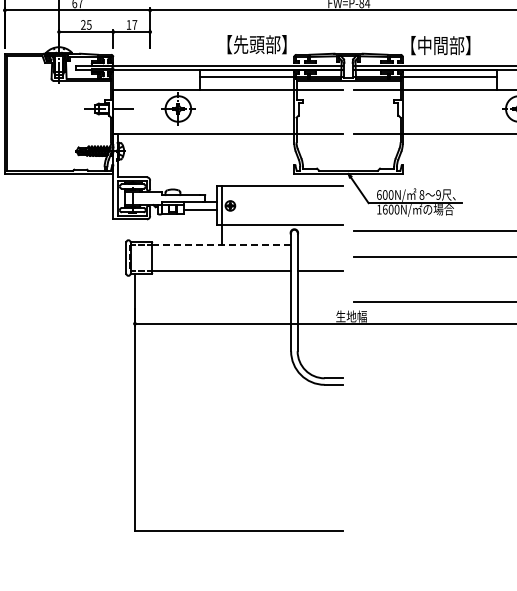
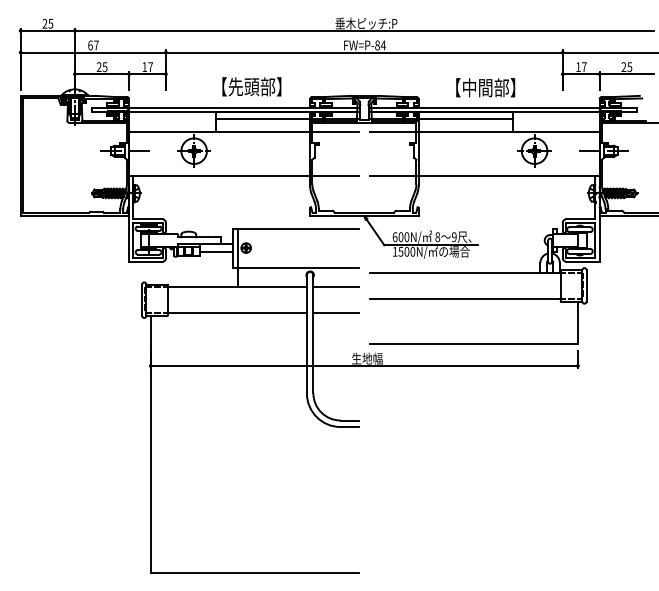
text: (256, 44) -> (251, 86), moved
text: (440, 45) -> (485, 87), moved
text: (384, 209) -> (400, 251), 1600N/ -> 1500N/
line: (222, 245) -> (238, 287), dashed -> solid
line: (319, 245) -> (335, 287), added

